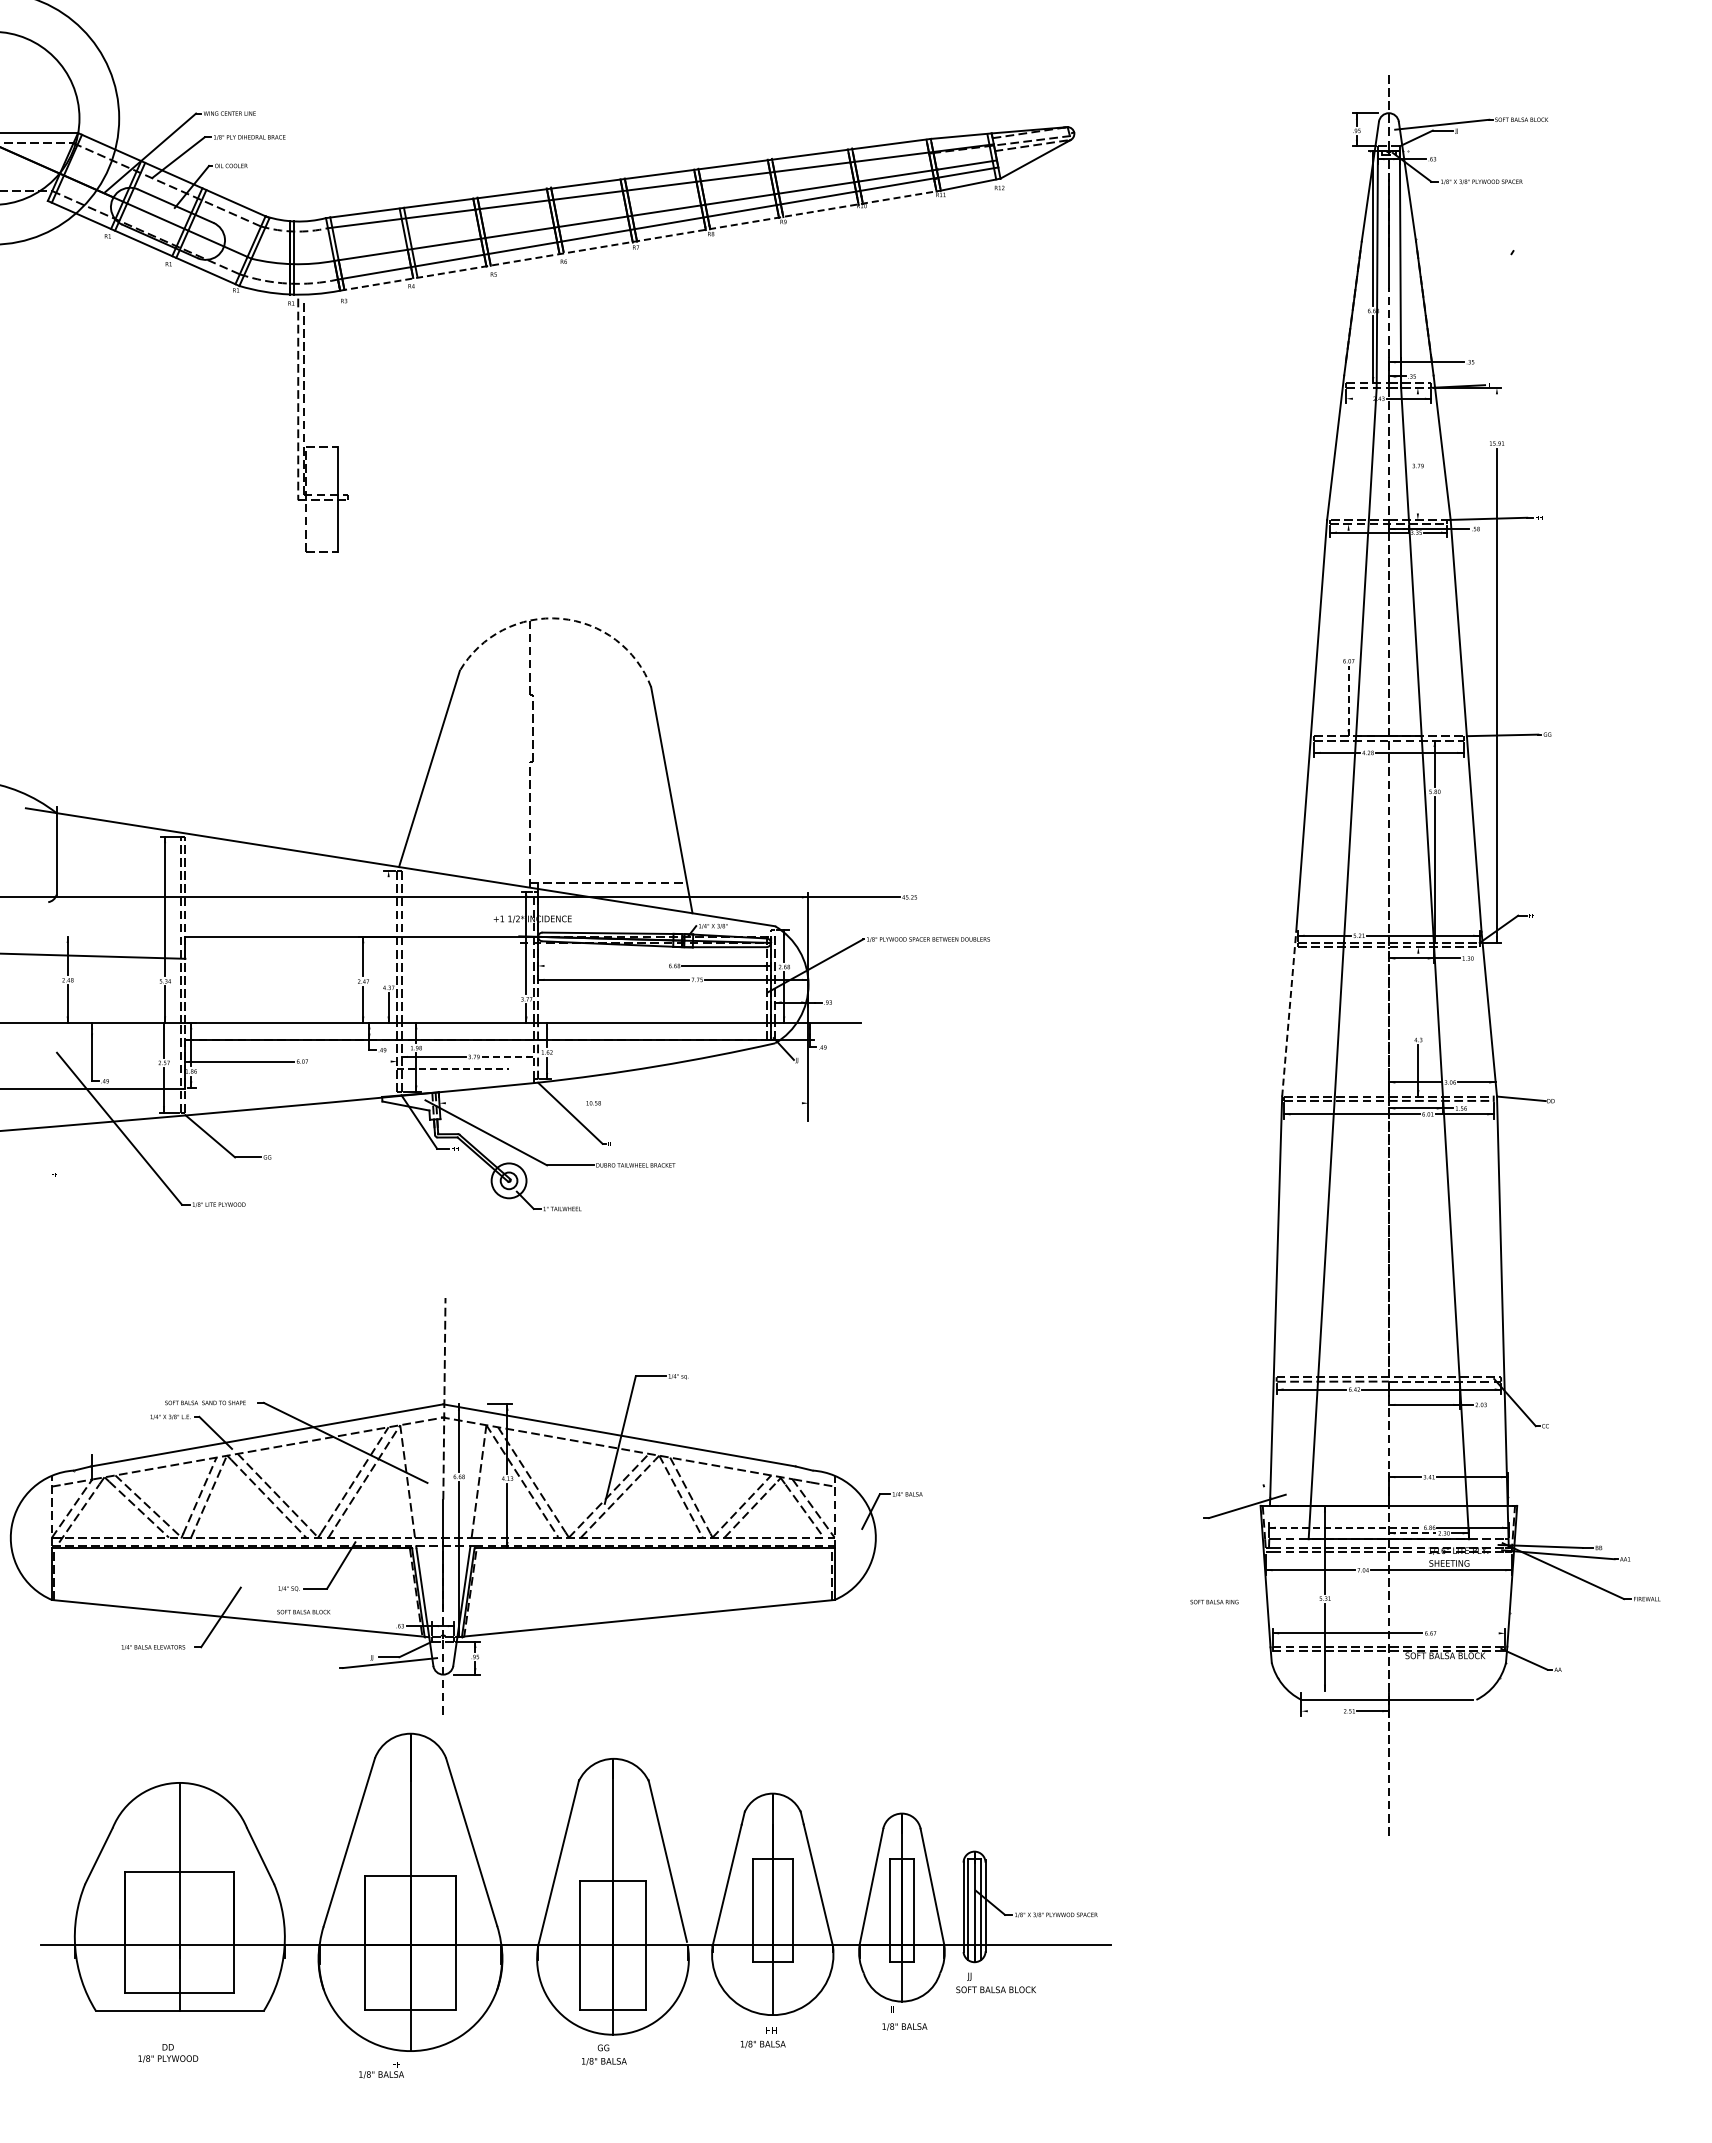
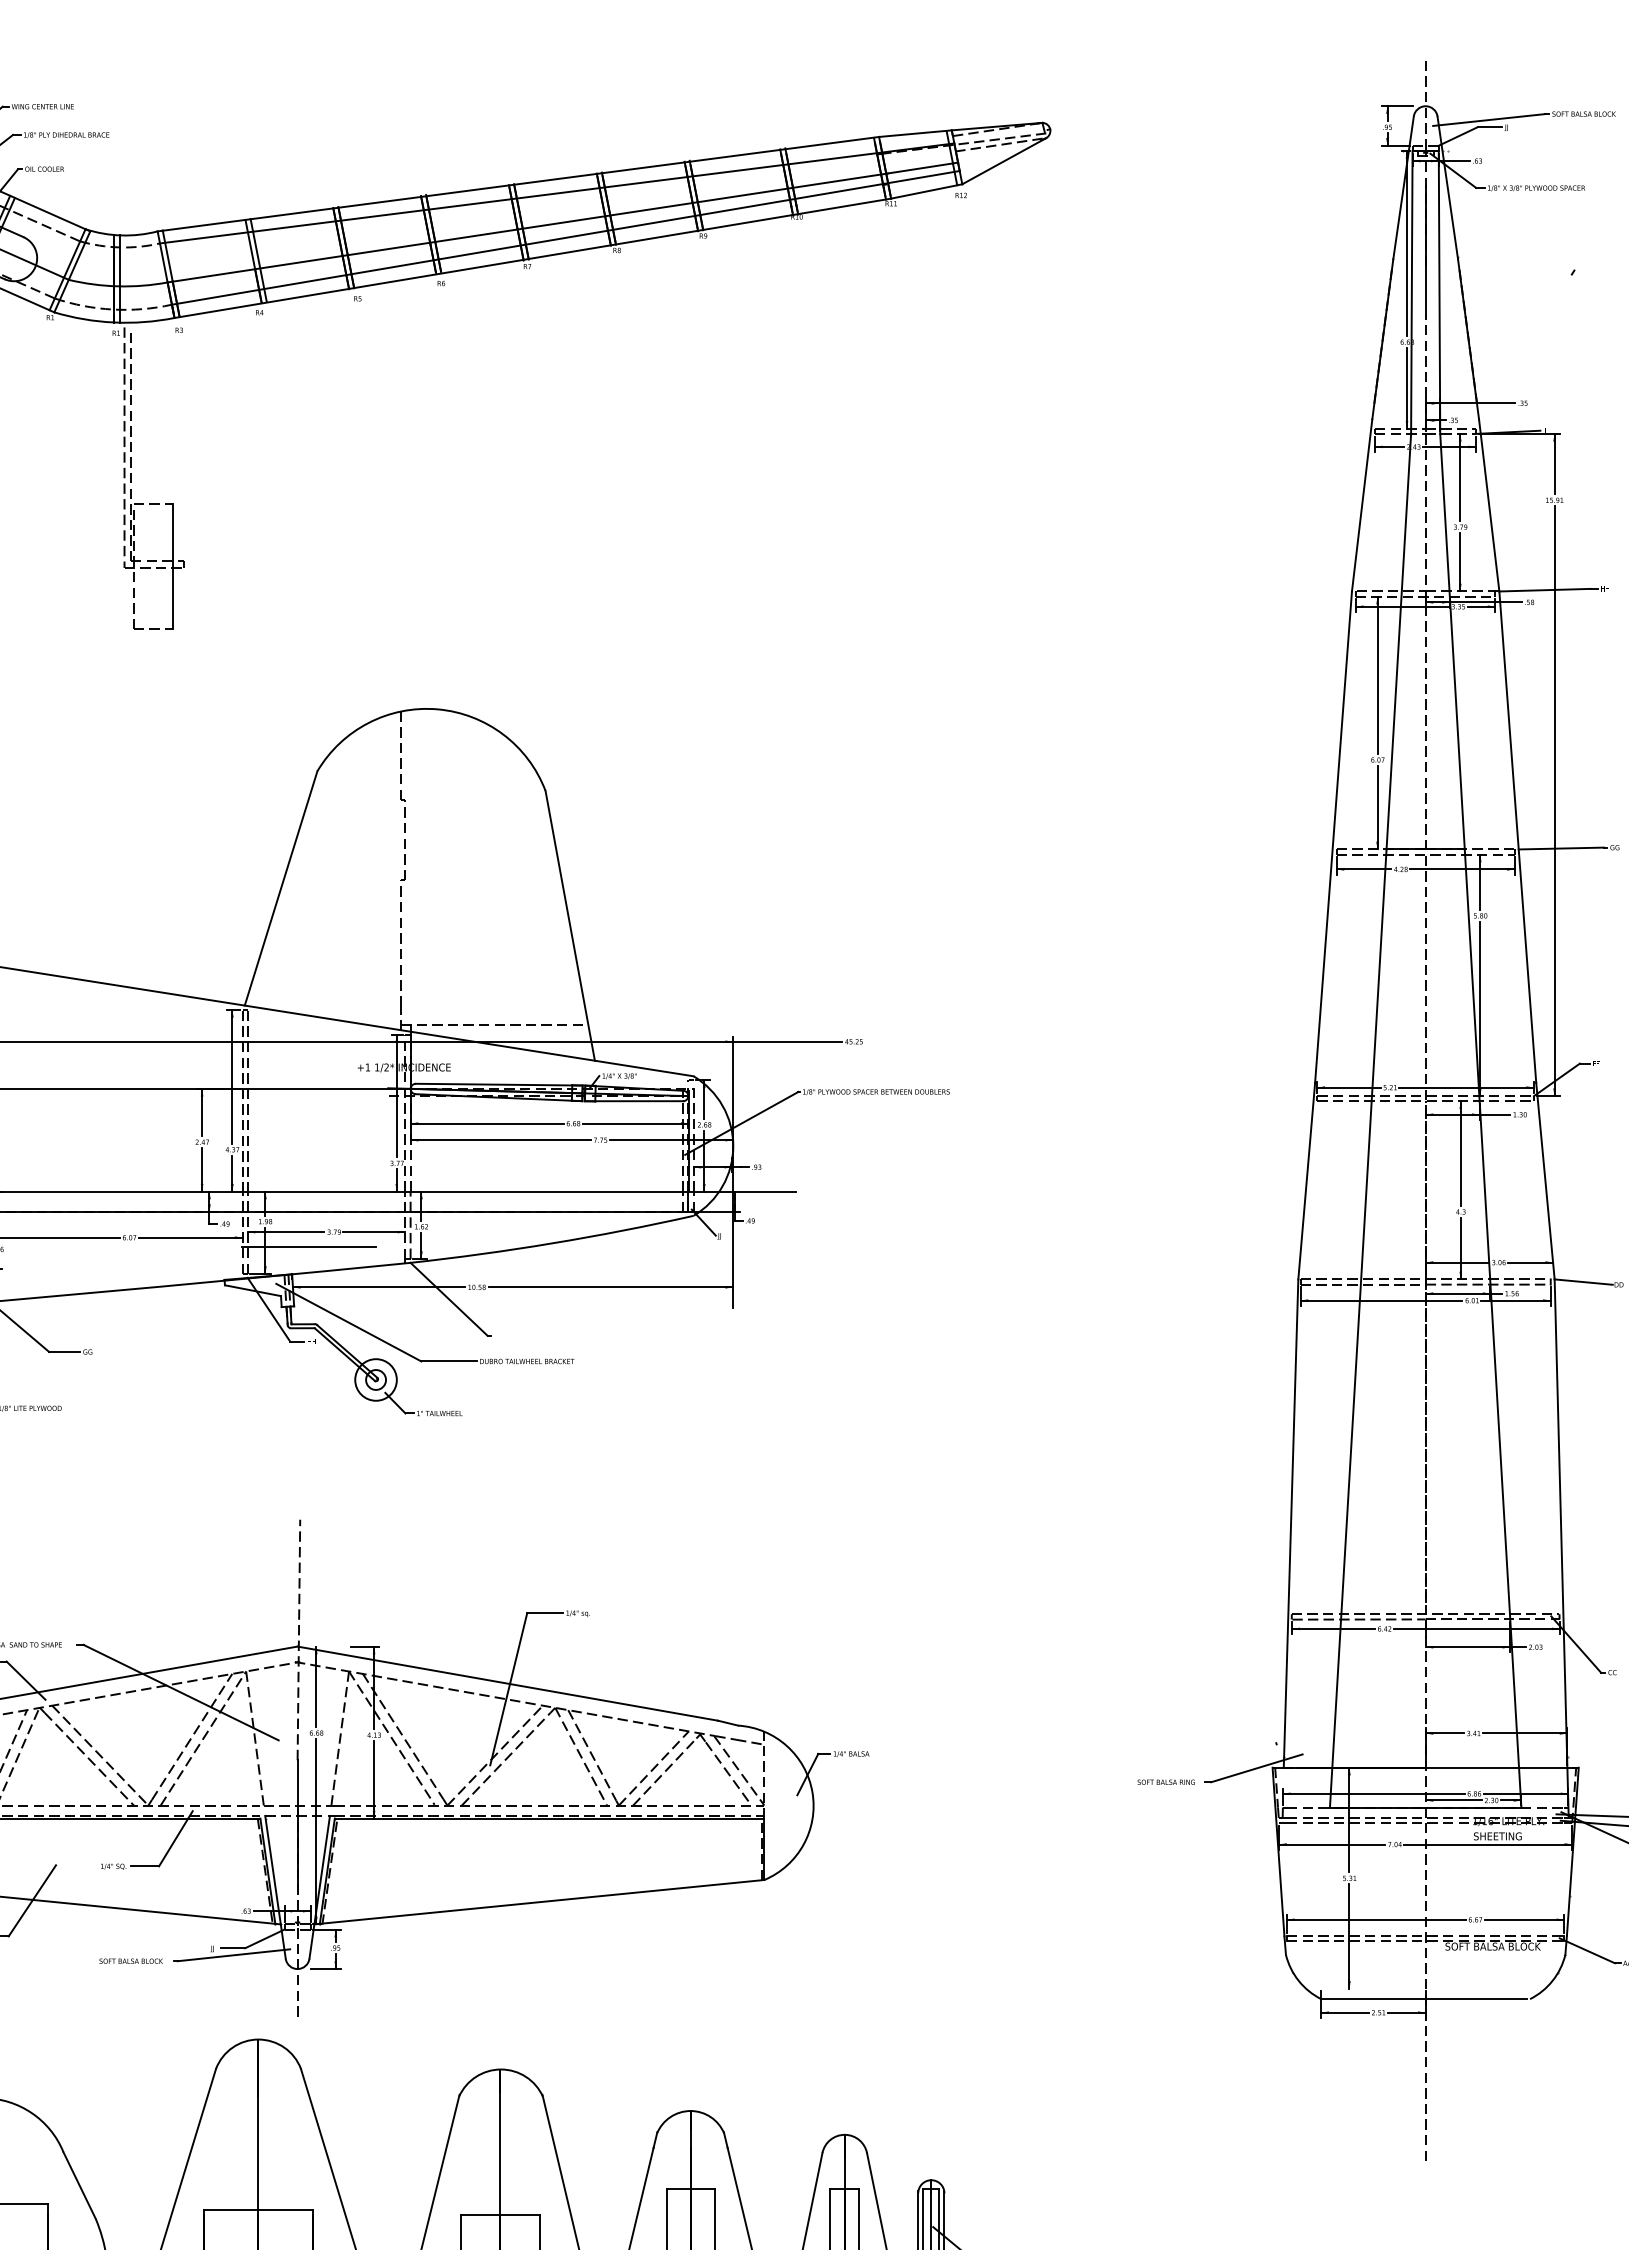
line: (640, 240) -> (532, 258), dashed -> solid
line: (1358, 398) -> (1389, 446), added
line: (1496, 412) -> (1554, 463), added
line: (1417, 423) -> (1459, 476), added
line: (1417, 495) -> (1459, 562), added
line: (1348, 590) -> (1377, 675), added
arc: (560, 618) -> (437, 709), dashed -> solid
line: (1348, 701) -> (1377, 808), dashed -> solid
line: (388, 926) -> (232, 1076), added
line: (602, 965) -> (487, 1123), added
line: (1418, 990) -> (1460, 1152), added
line: (1289, 1014) -> (1307, 1181), dashed -> solid
line: (507, 1056) -> (374, 1231), dashed -> solid
line: (353, 1061) -> (190, 1237), added
line: (453, 1069) -> (309, 1247), dashed -> solid
line: (511, 1103) -> (378, 1287), added
line: (705, 1103) -> (610, 1287), added
line: (1345, 1527) -> (1373, 1793), dashed -> solid
line: (1412, 1533) -> (1453, 1800), dashed -> solid
text: (1214, 1601) -> (1166, 1781), moved
text: (303, 1611) -> (130, 1960), moved
line: (1471, 1633) -> (1524, 1919), added
line: (1321, 1711) -> (1345, 2013), added

